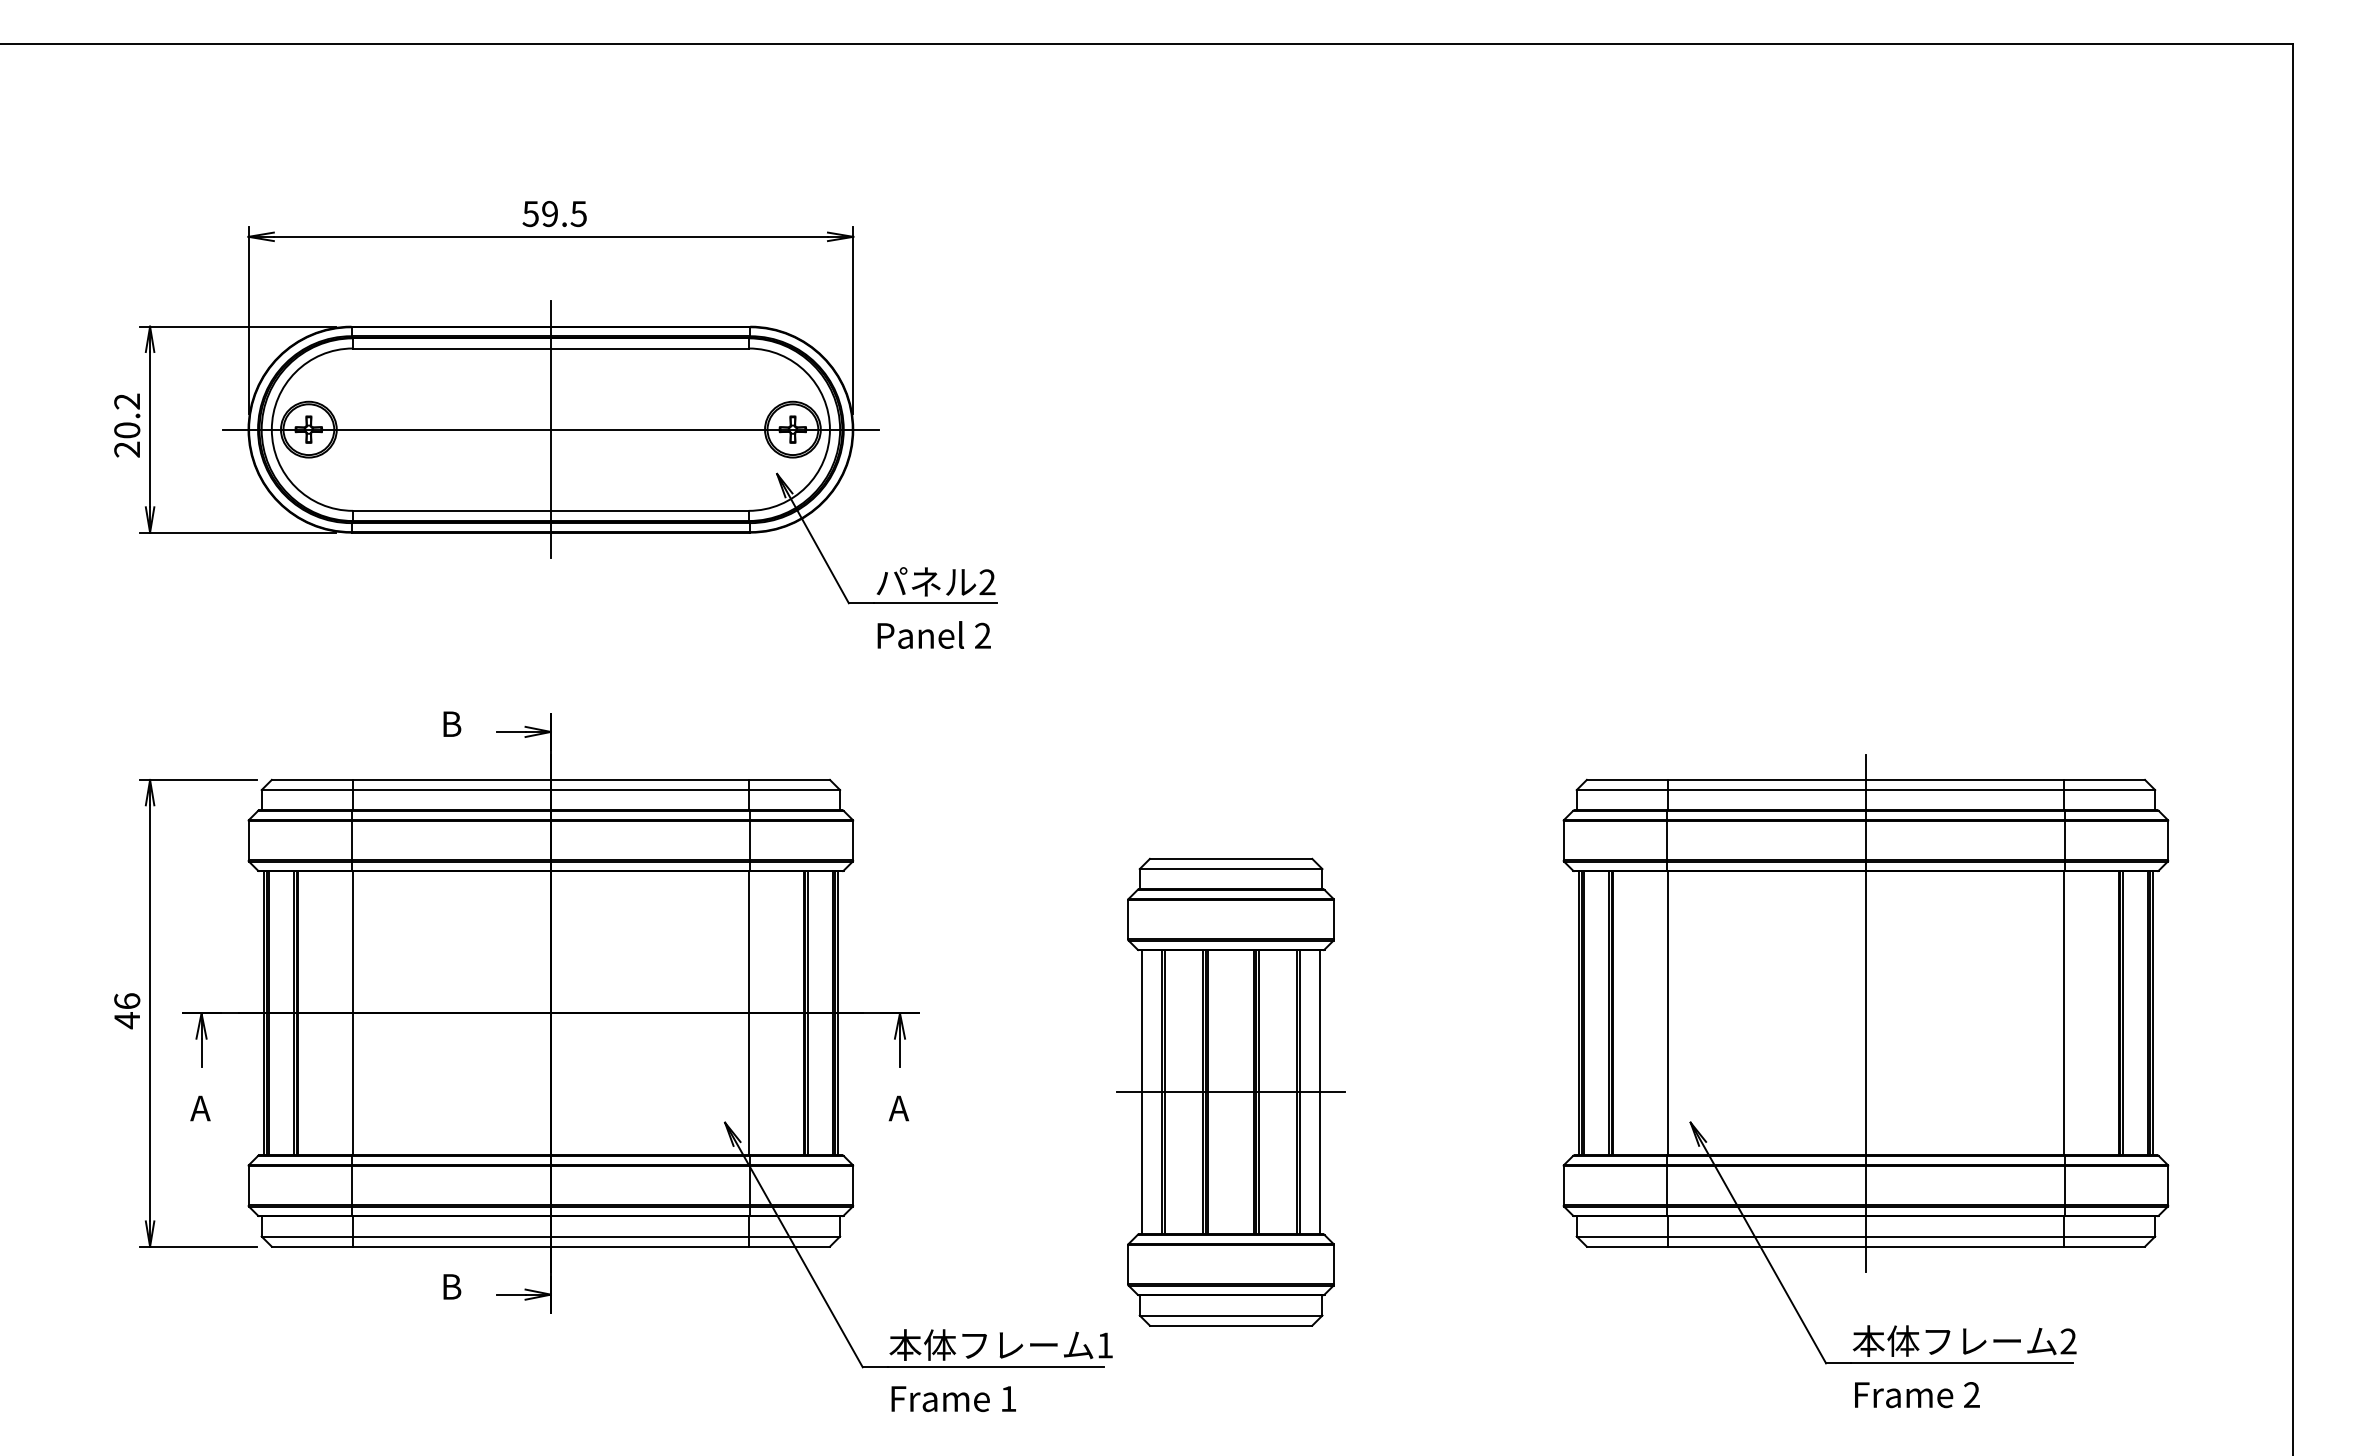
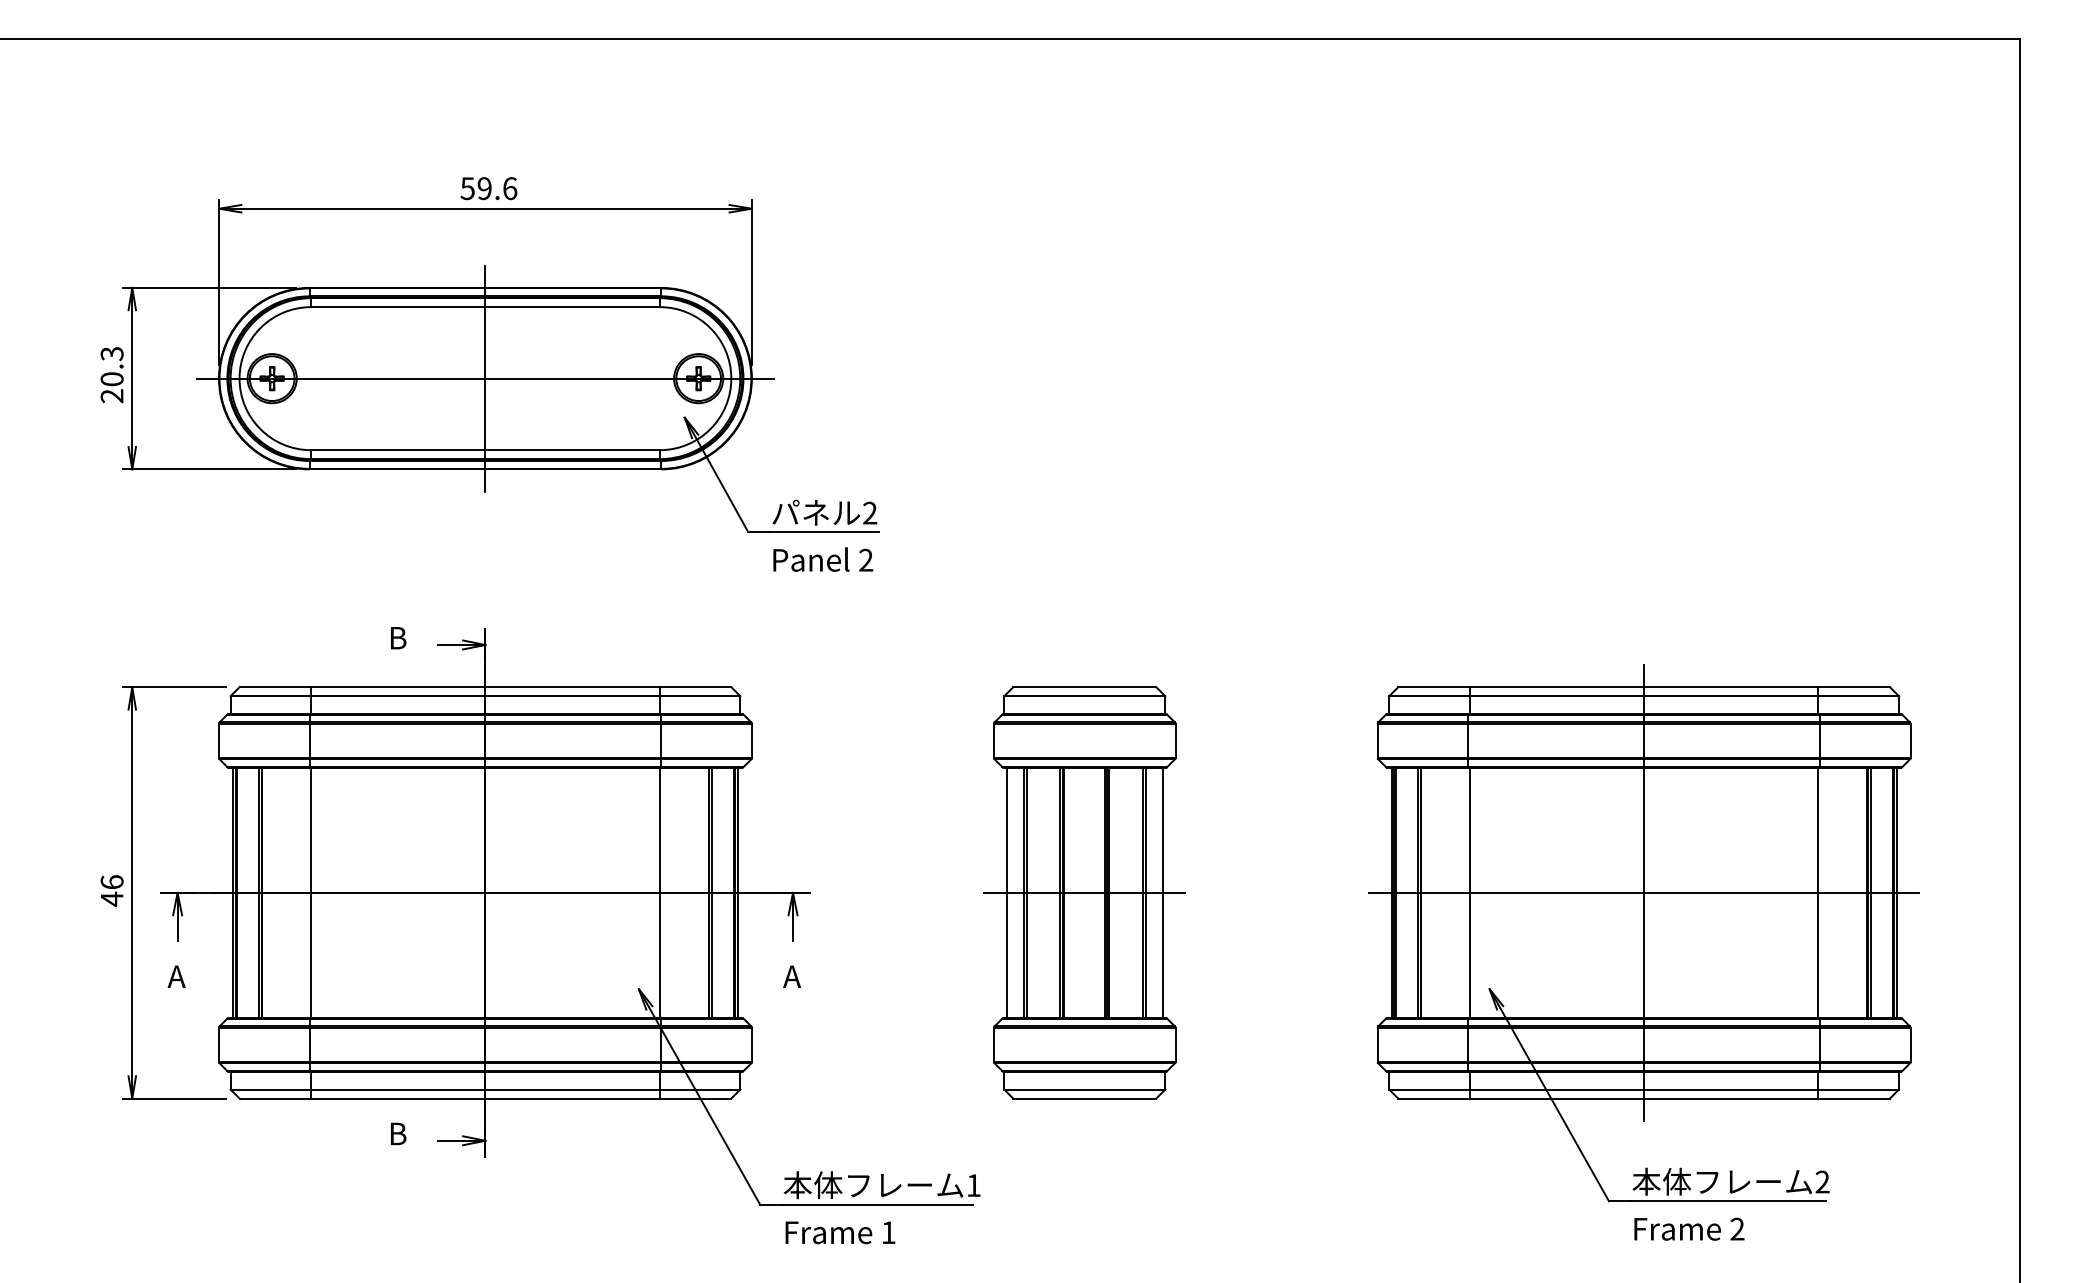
text: (578, 213) -> (509, 188), 59.5 -> 59.6
text: (127, 401) -> (112, 353), 20.2 -> 20.3
line: (1865, 1013) -> (1643, 893), added
part: (1230, 1091) -> (1084, 892), moved

